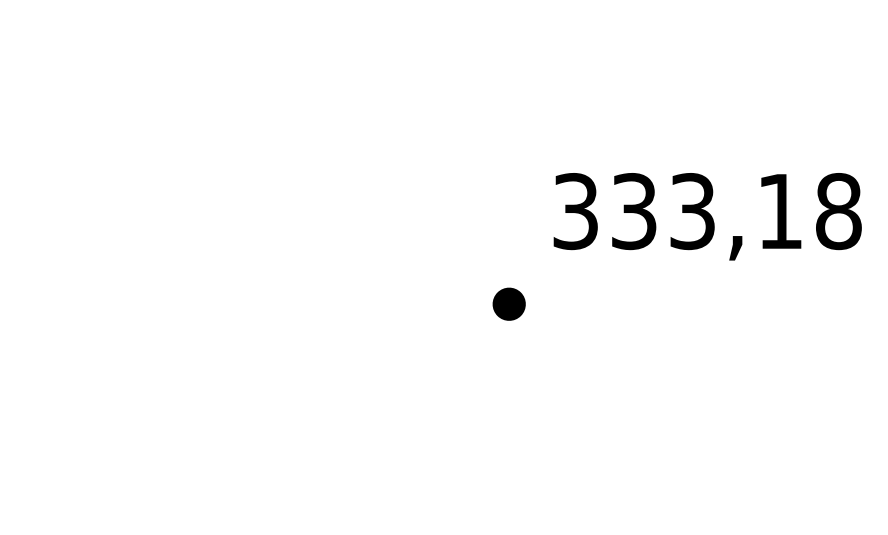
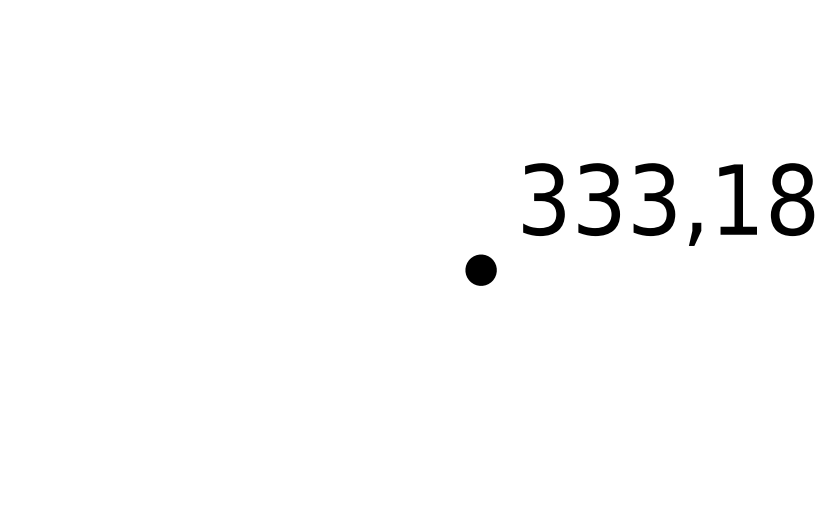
part: (508, 303) -> (480, 269), moved

